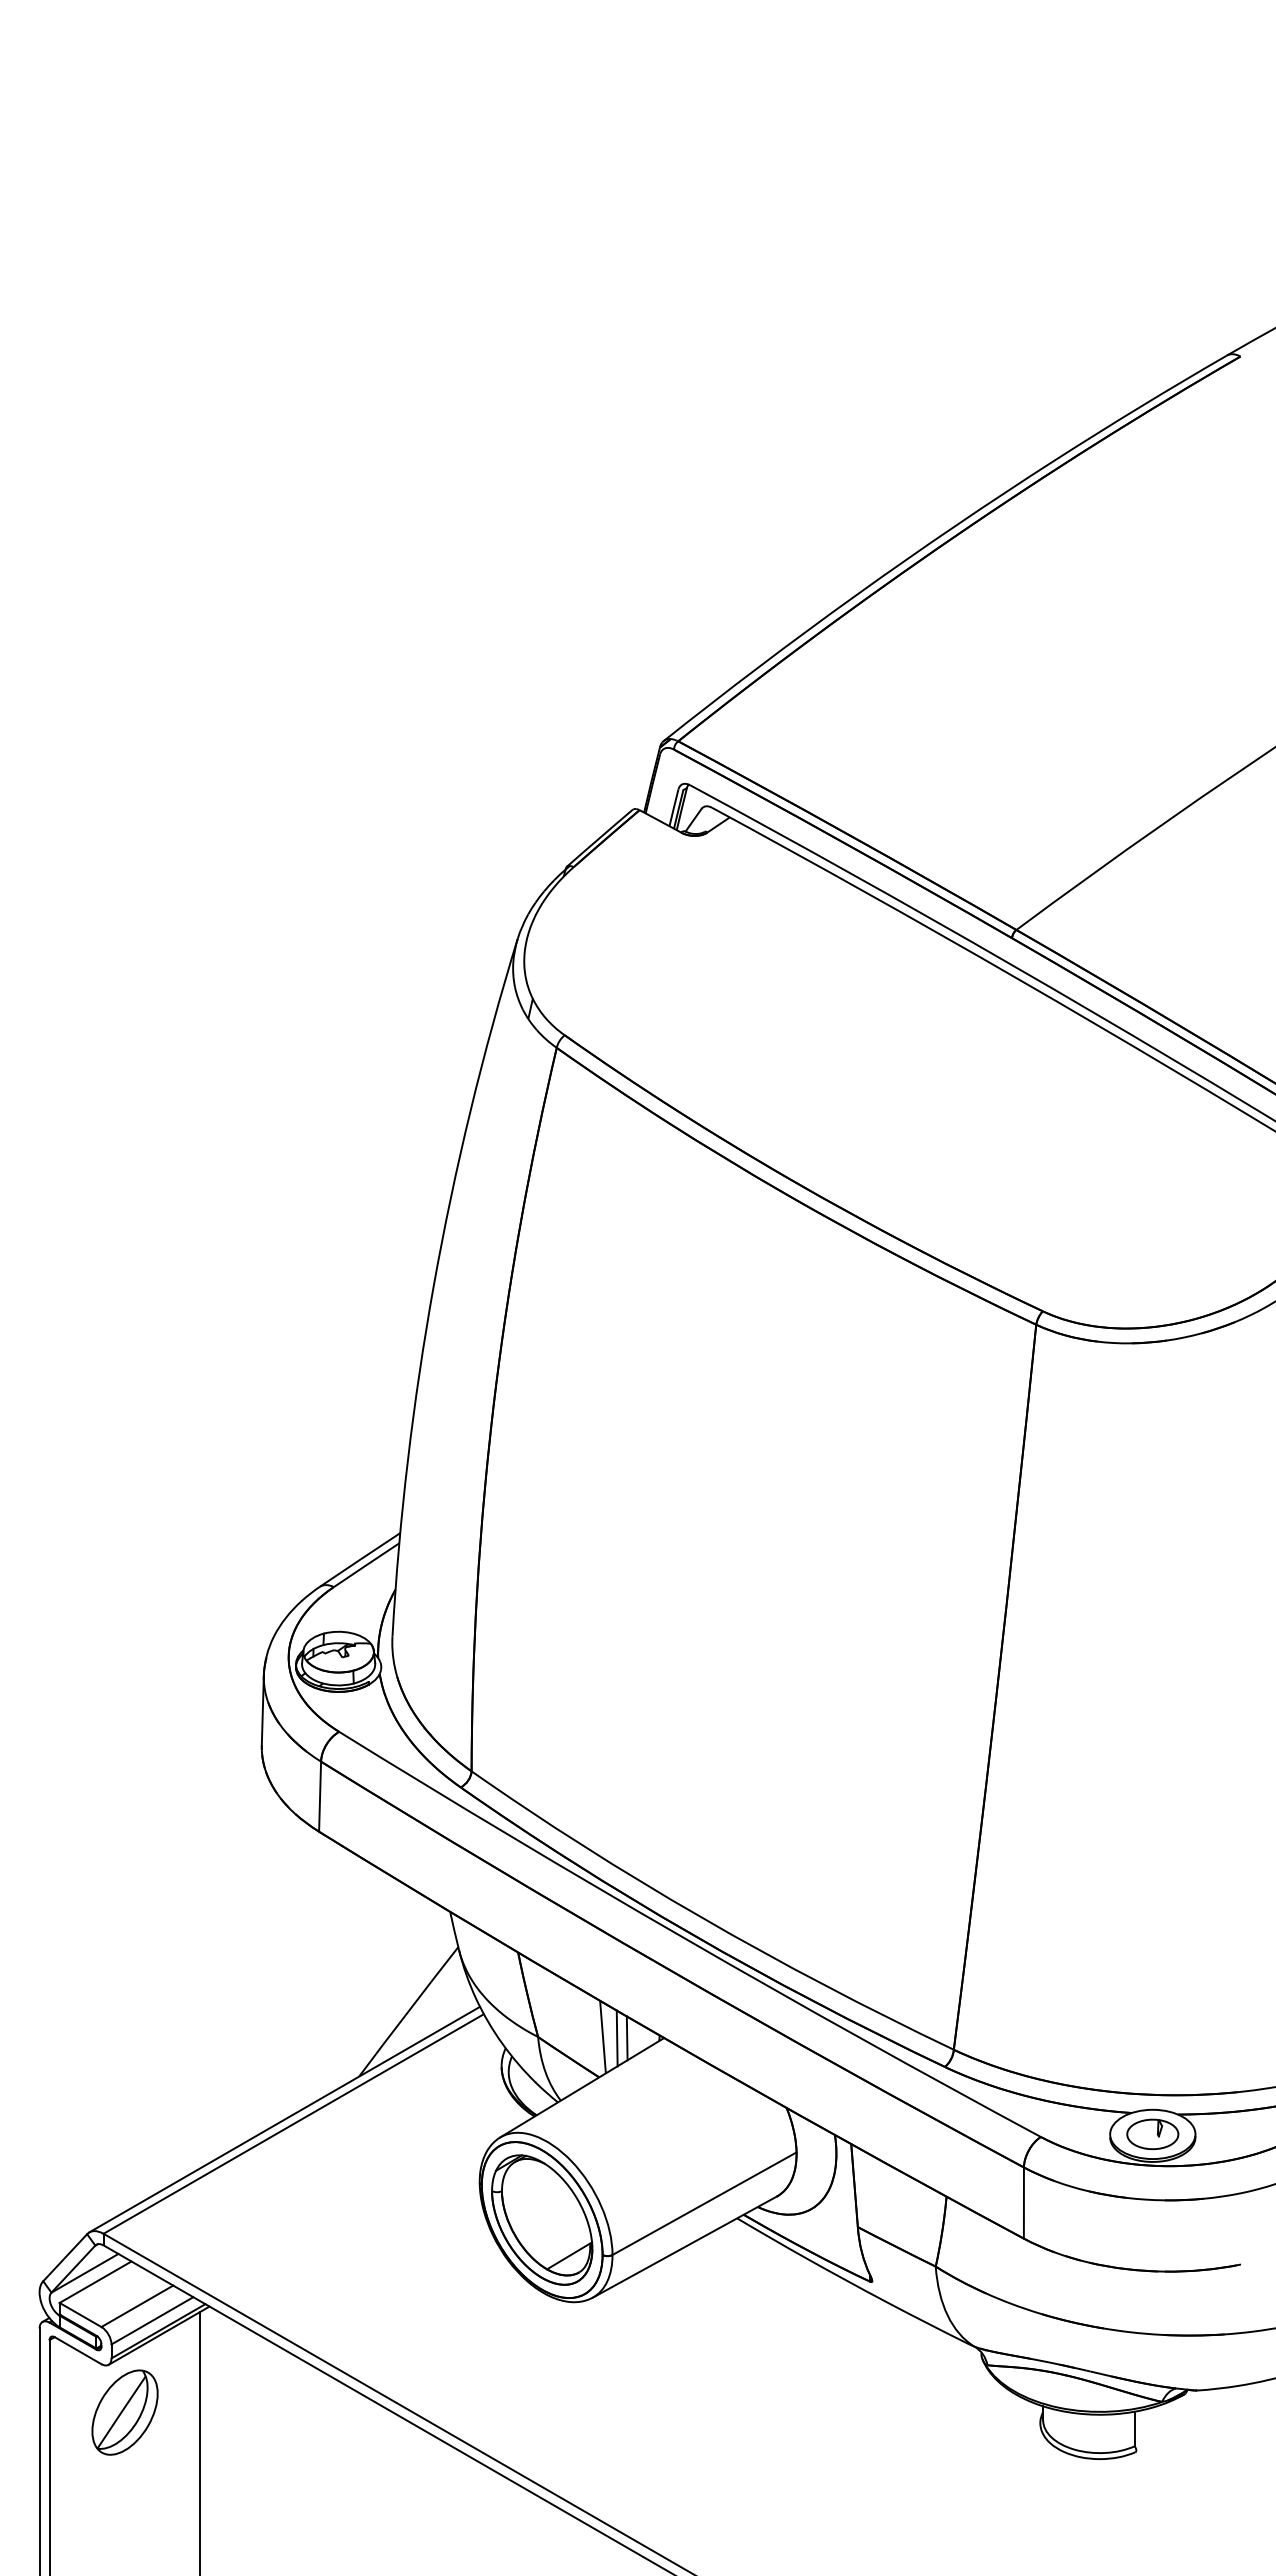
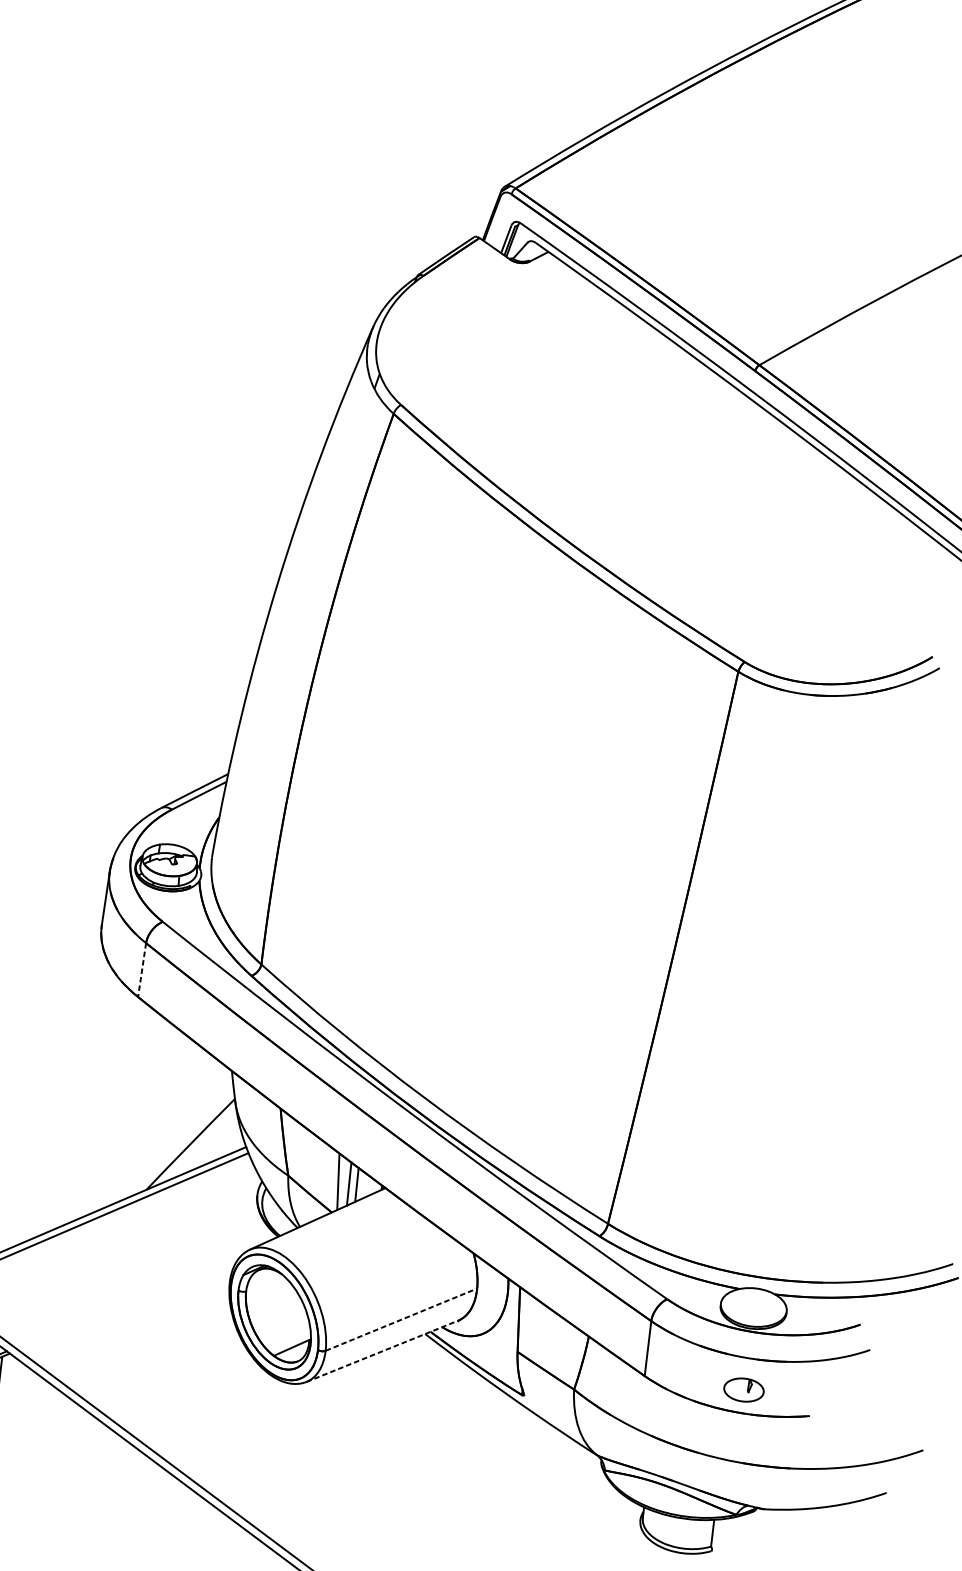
line: (320, 1797) -> (142, 970), solid -> dashed
part: (1152, 2134) -> (743, 1390), moved
line: (705, 2203) -> (402, 1319), solid -> dashed
line: (685, 2246) -> (382, 1350), solid -> dashed

